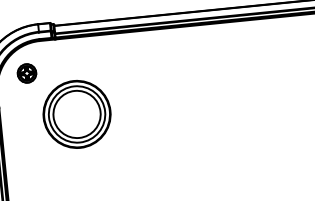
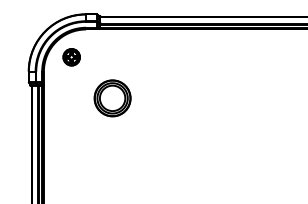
part: (76, 114) -> (112, 98), size x0.6

